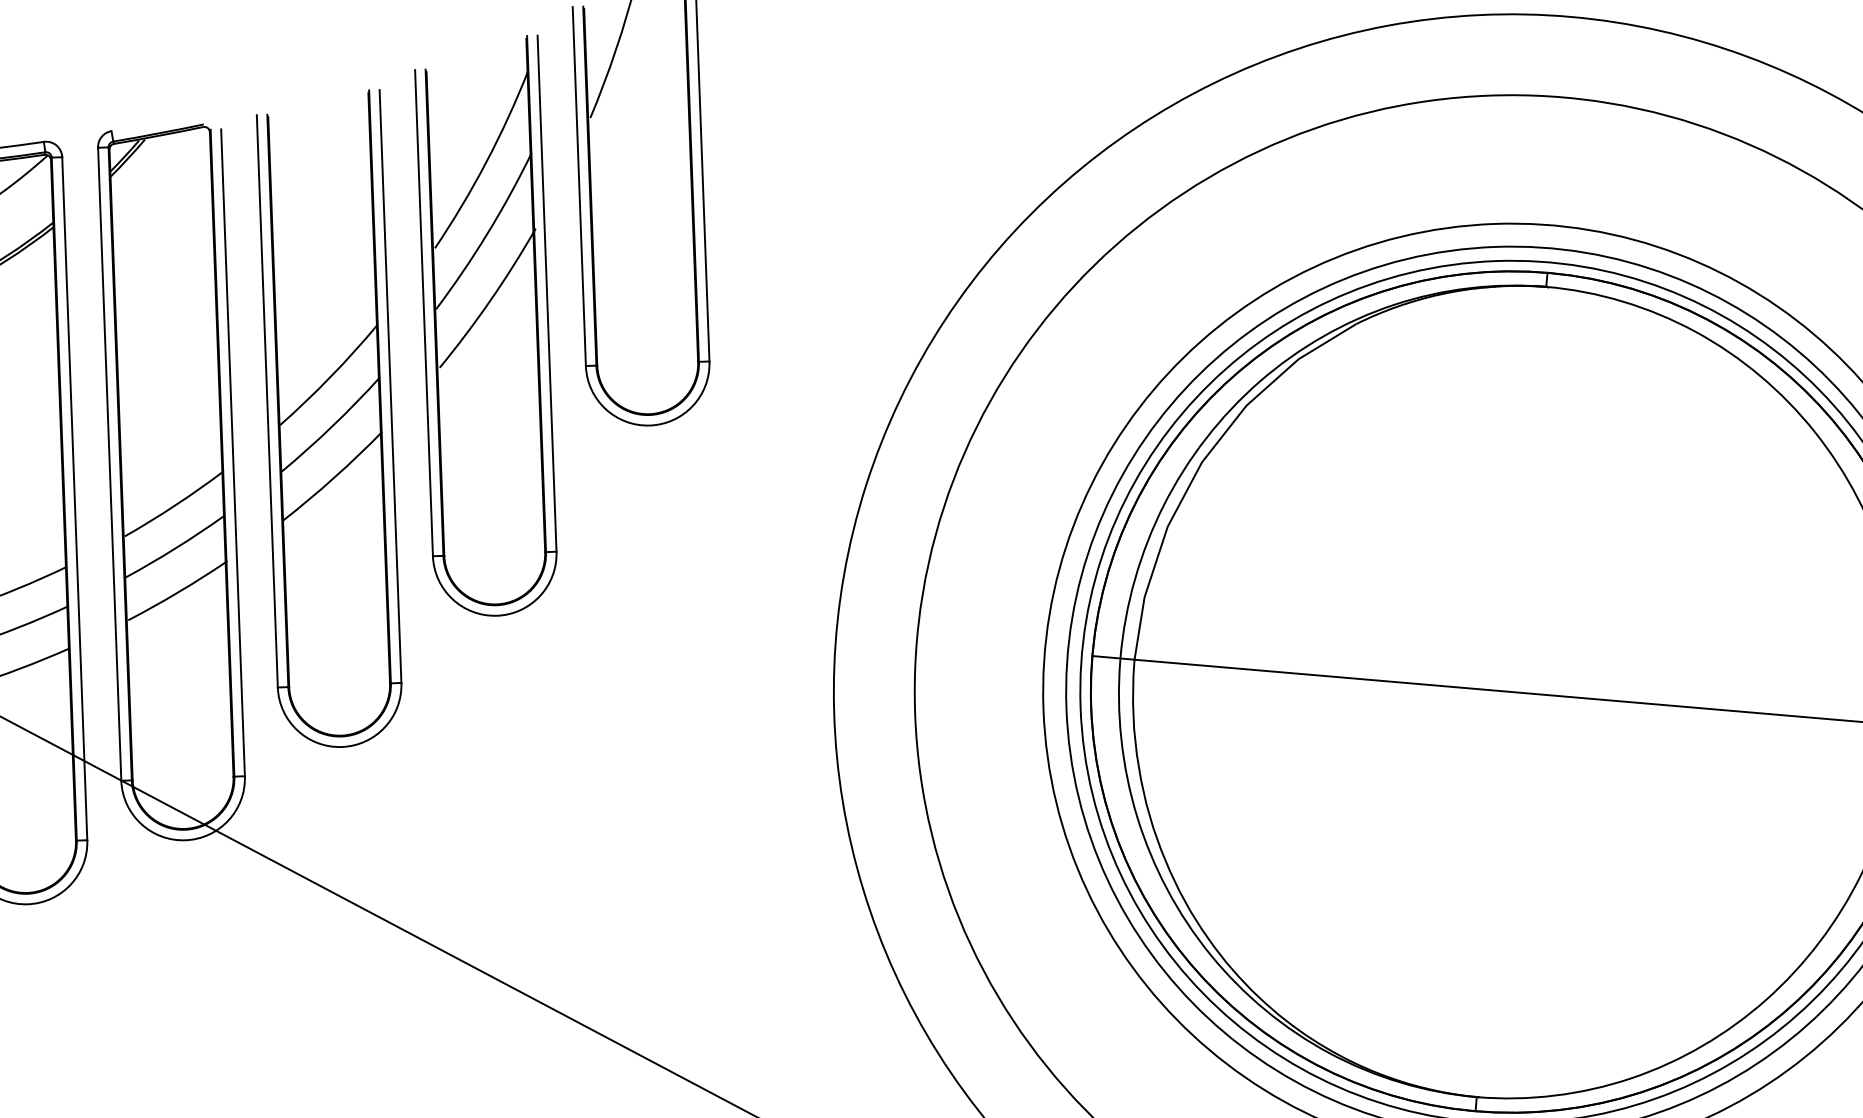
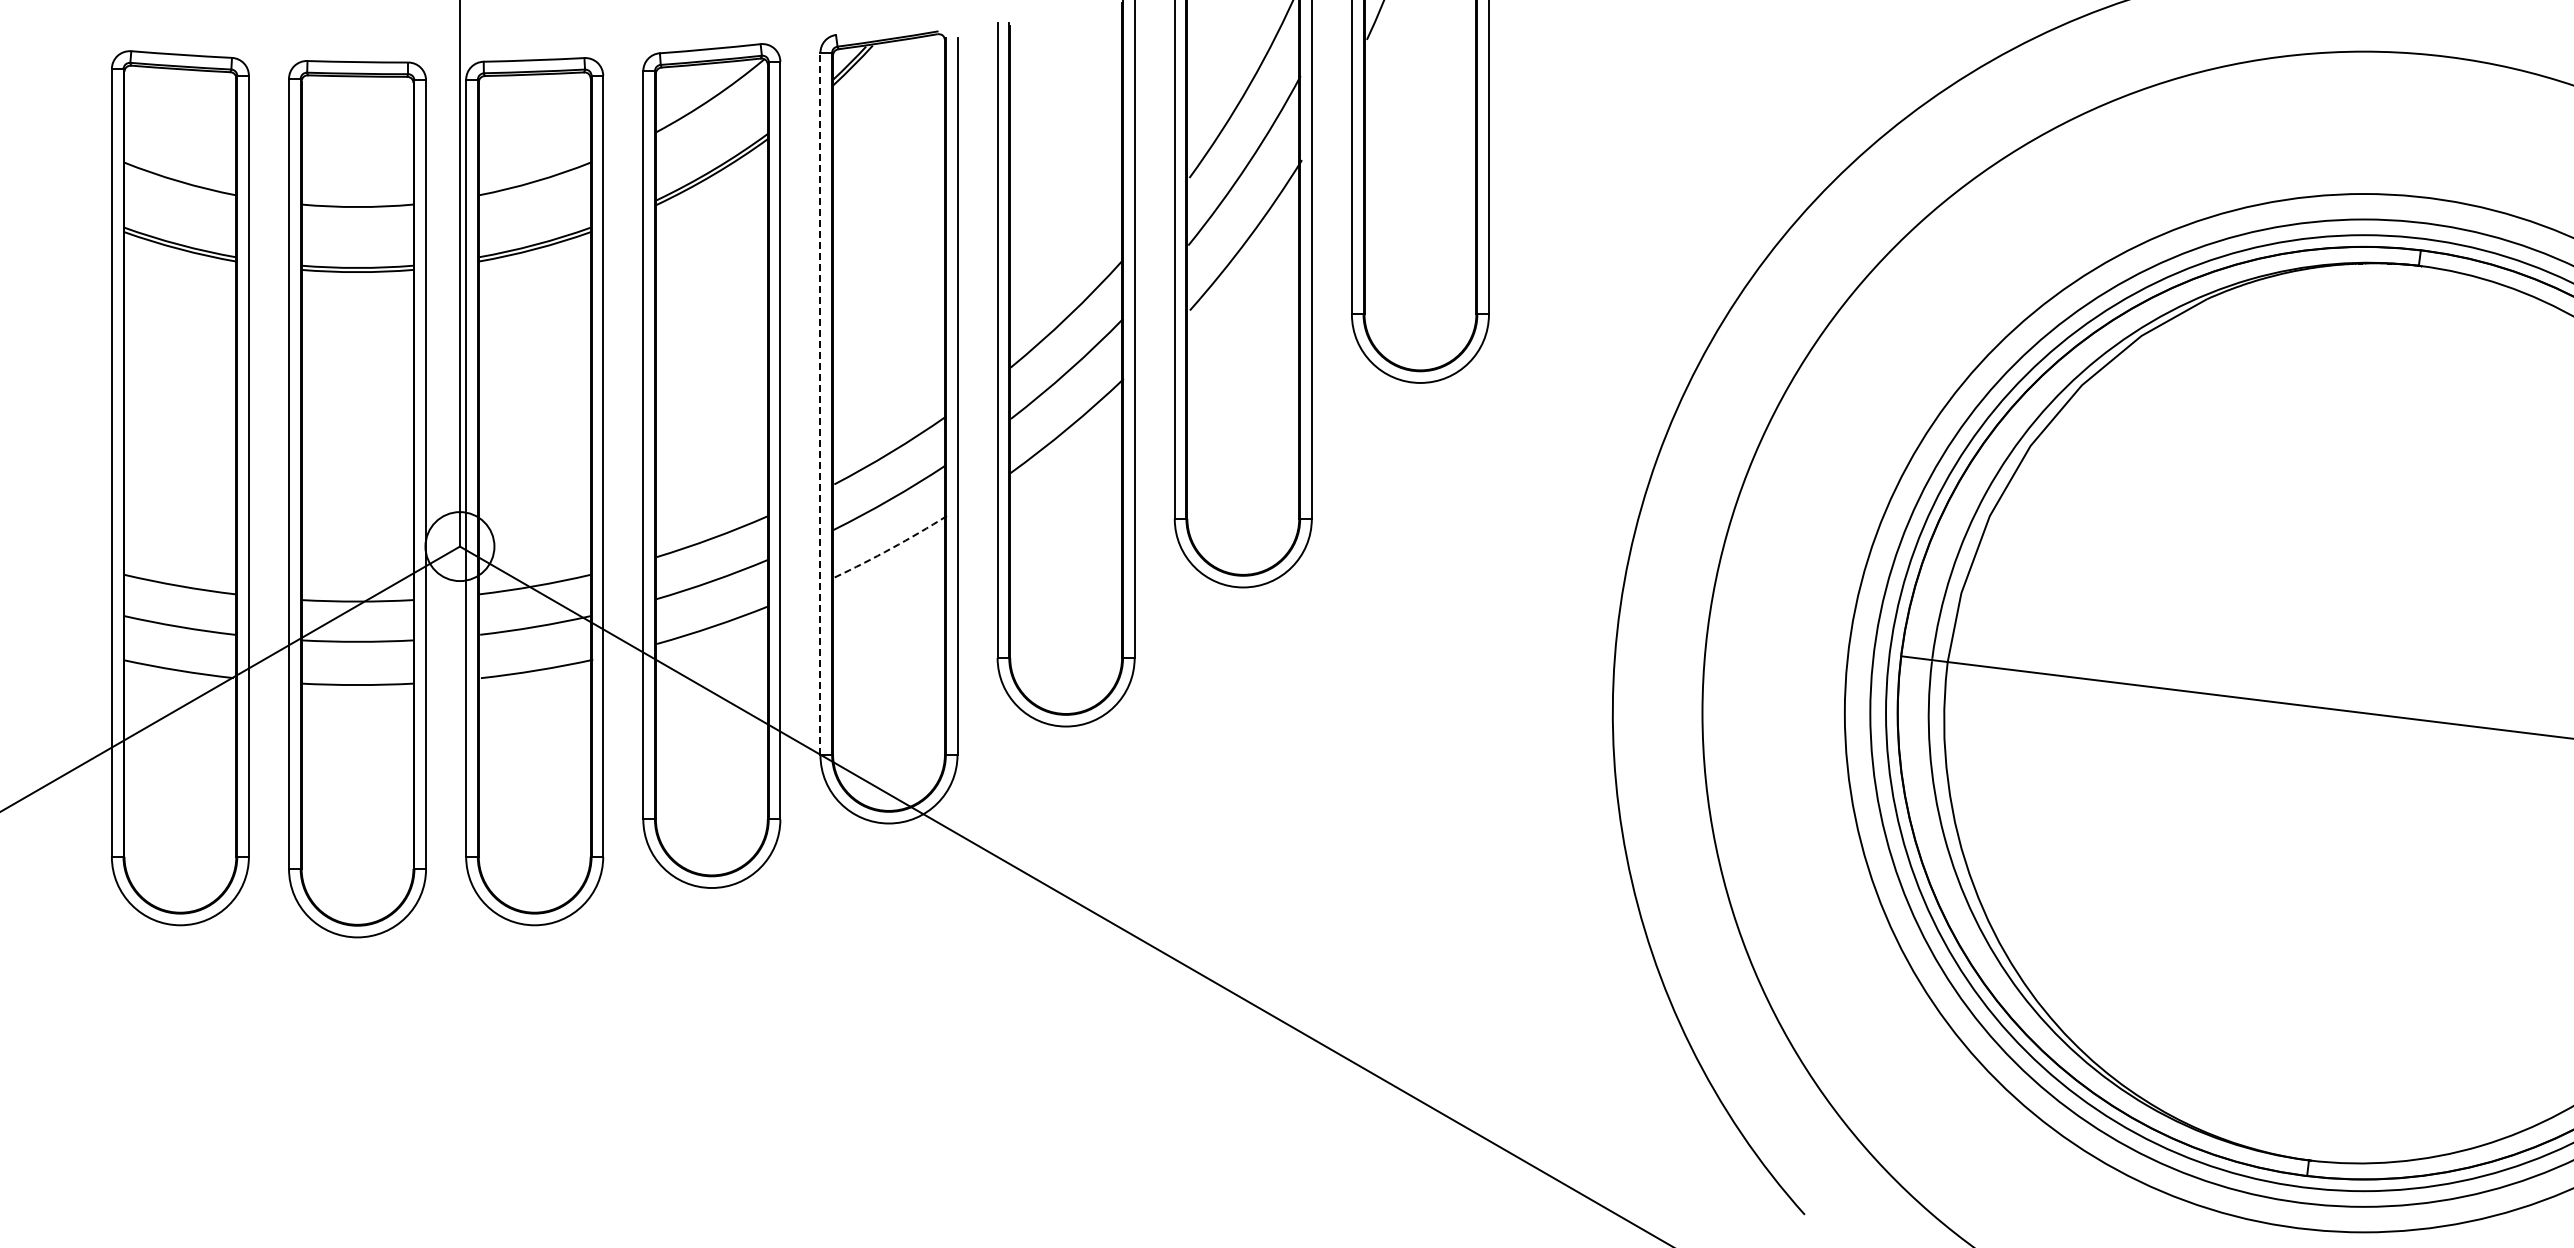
line: (109, 463) -> (820, 403), solid -> dashed
arc: (178, 592) -> (891, 548), solid -> dashed

